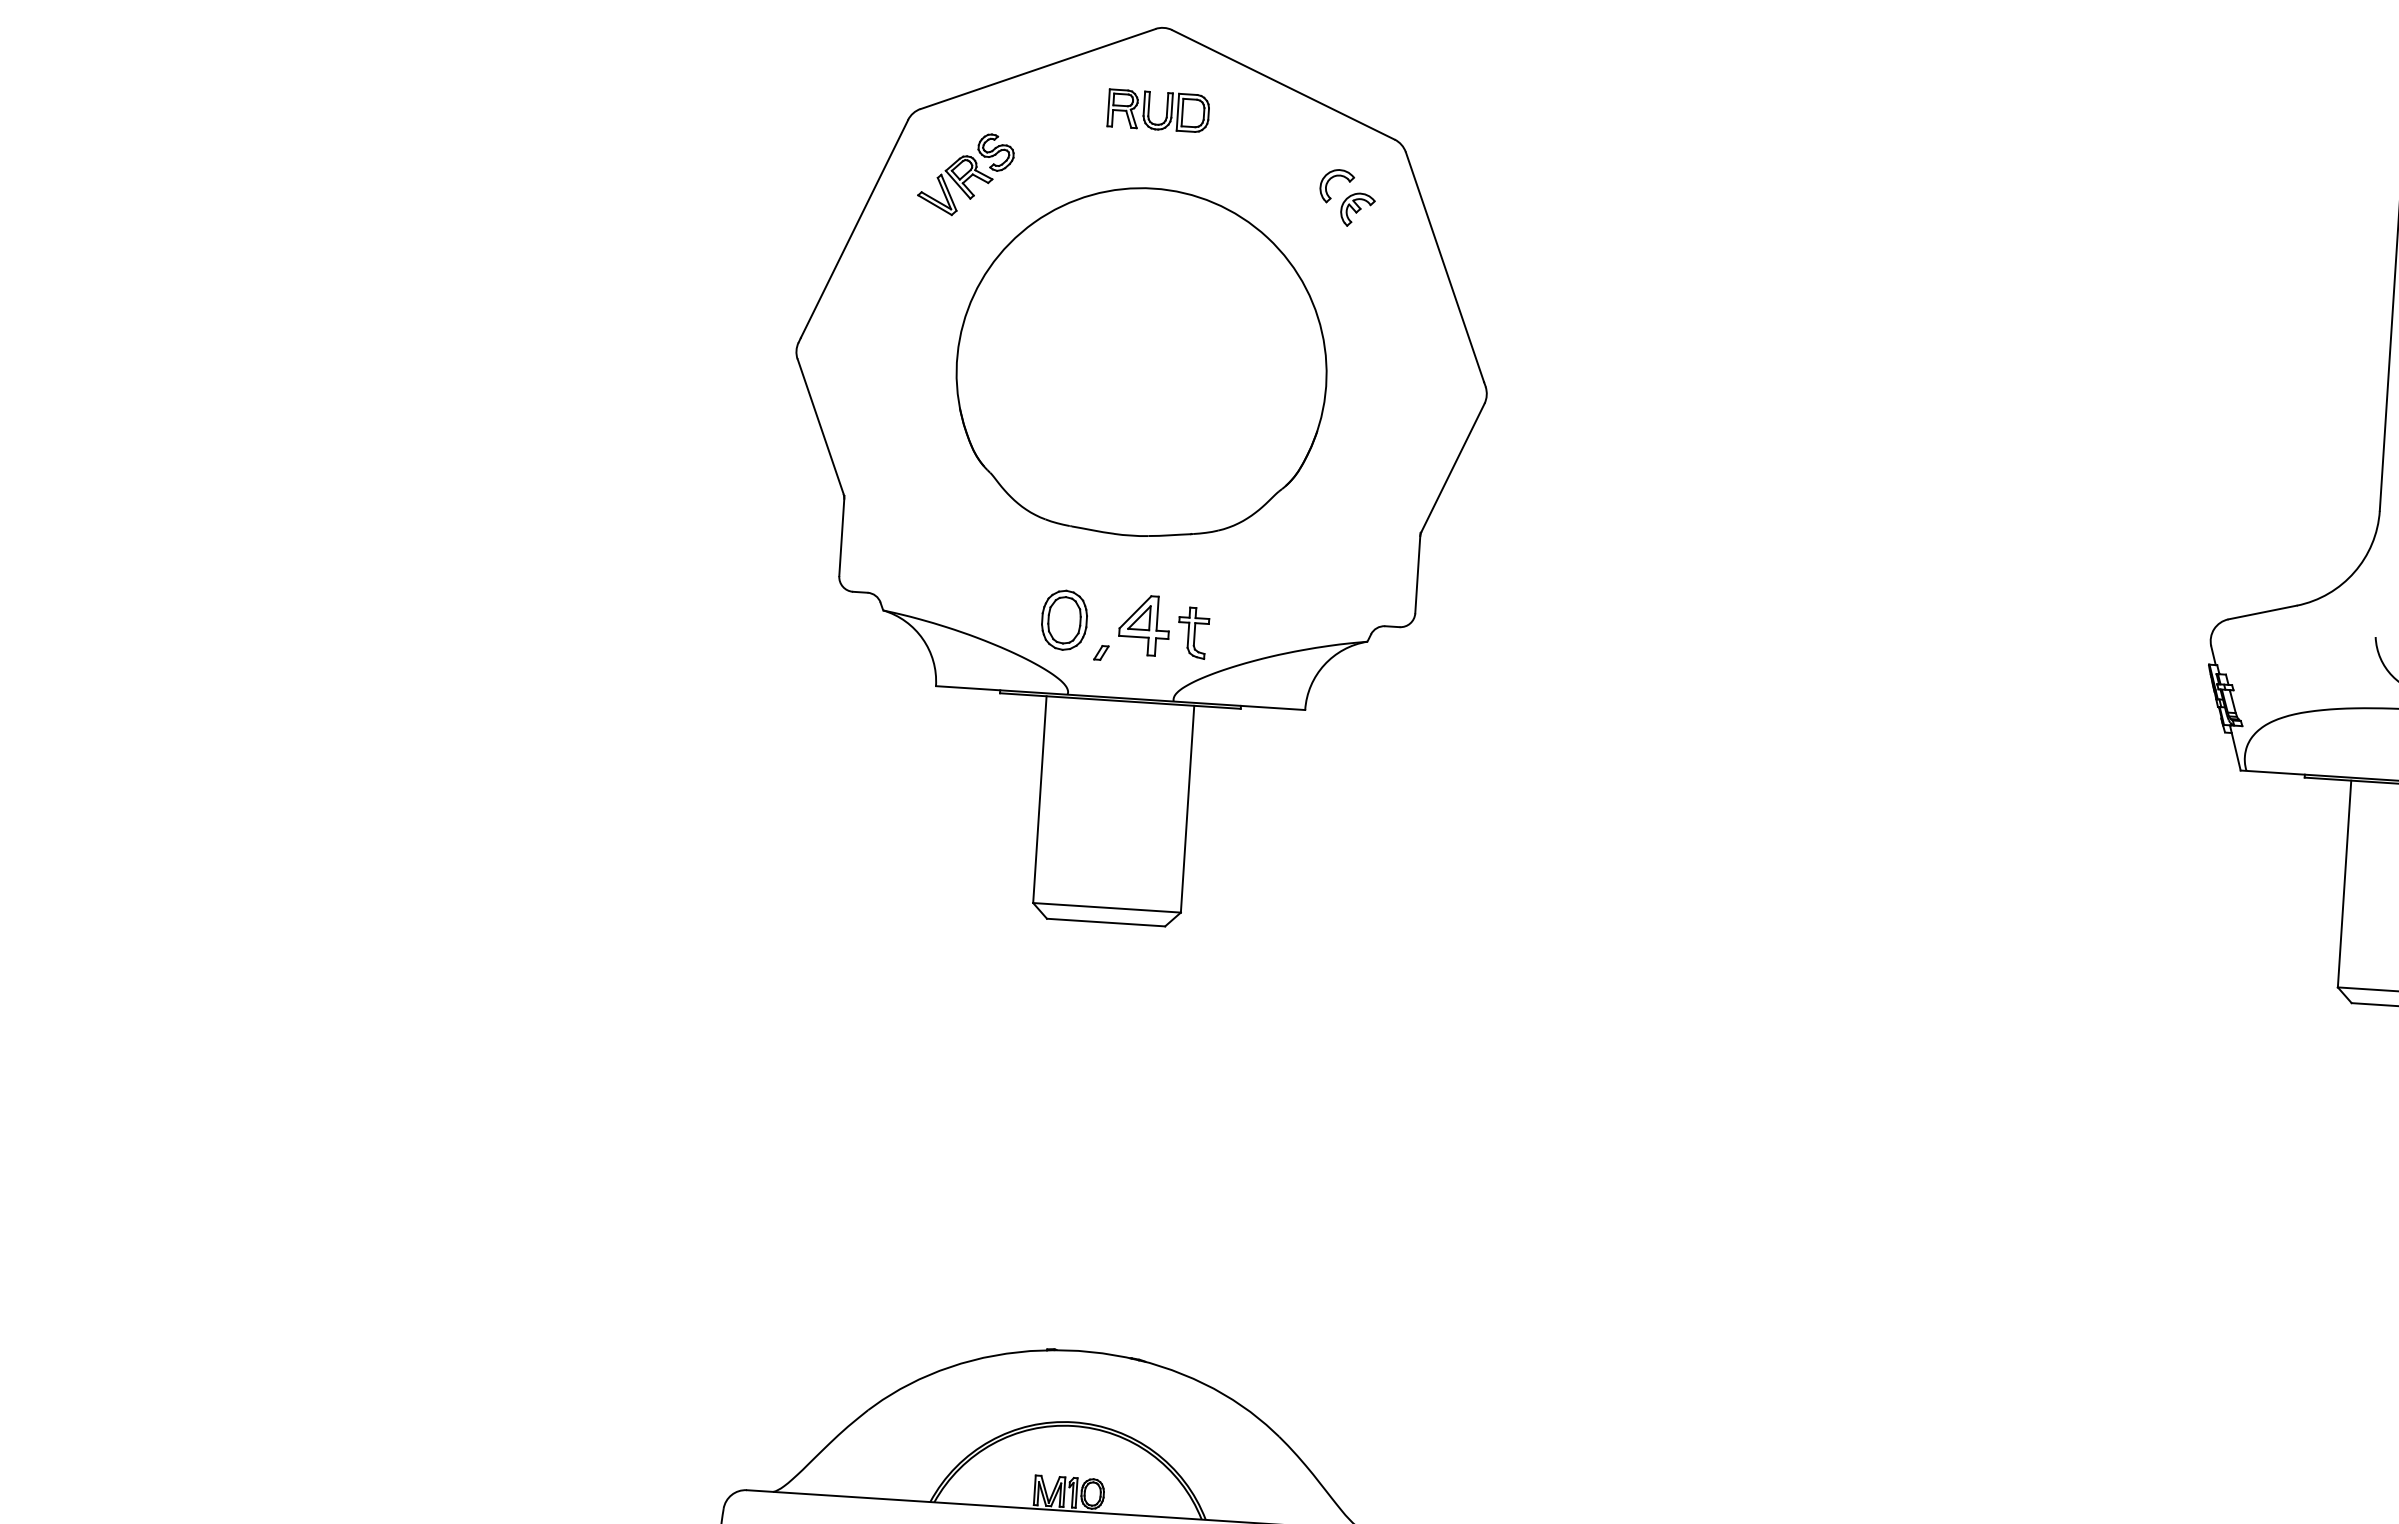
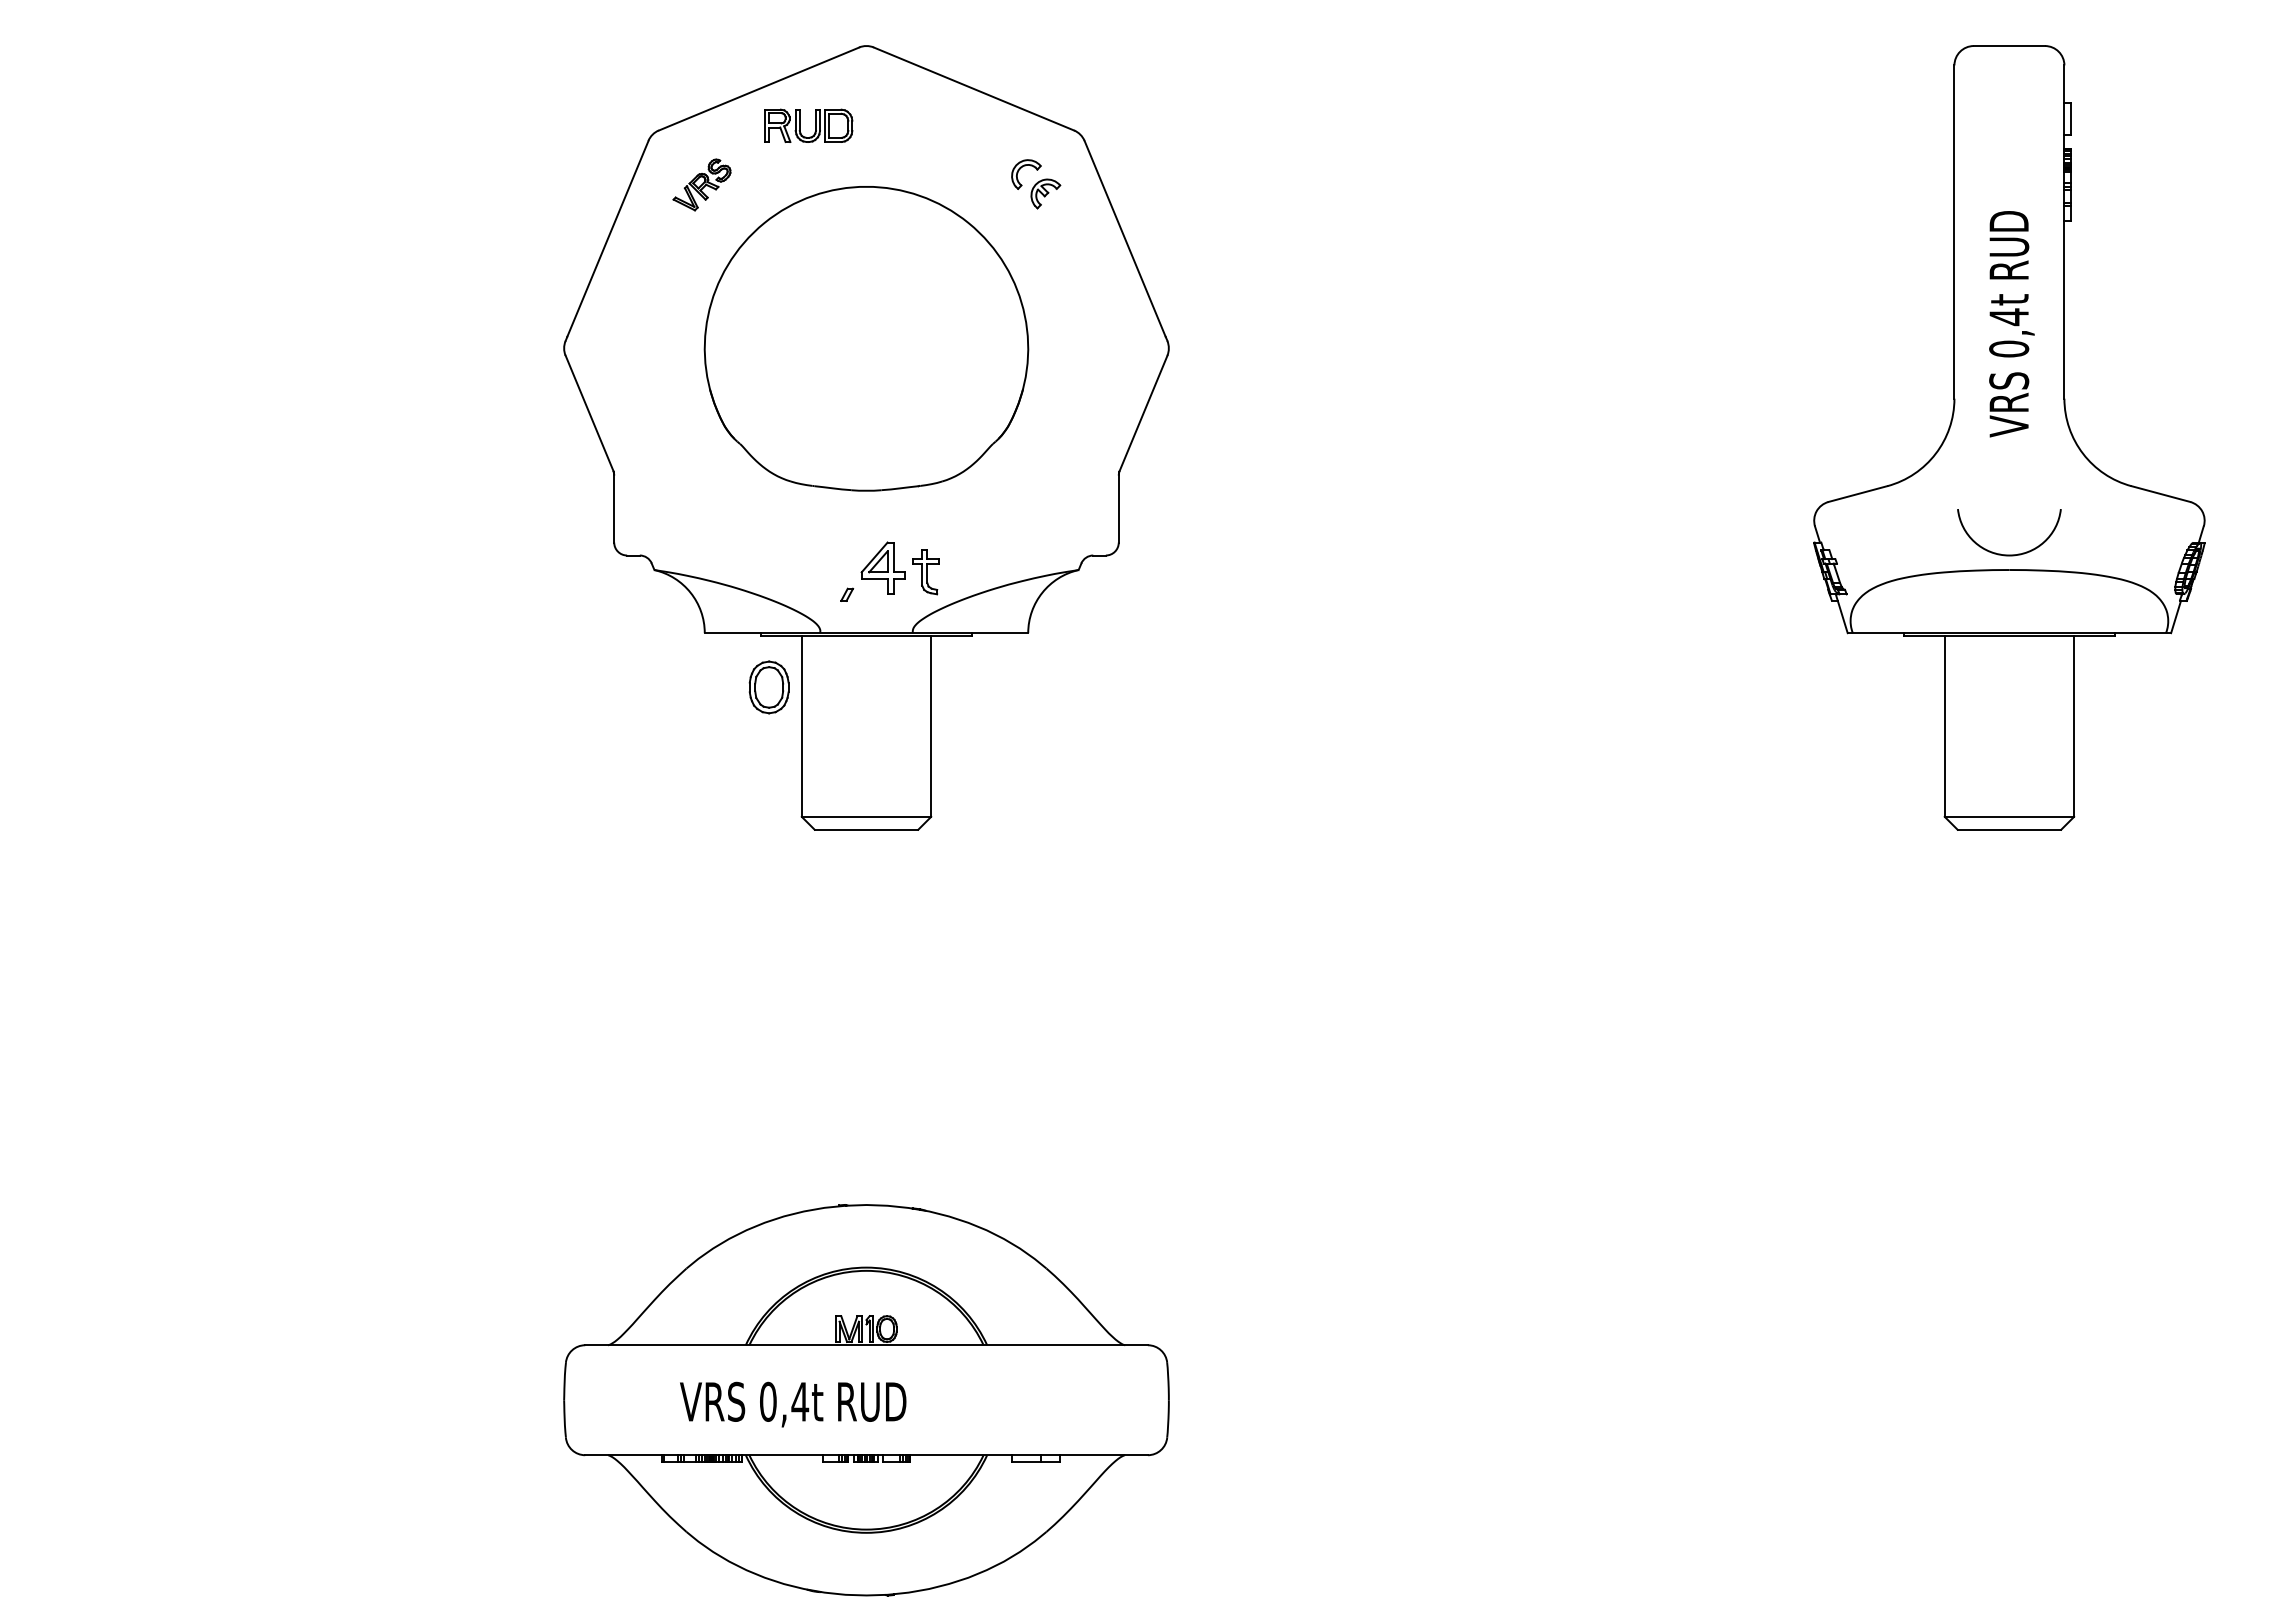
part: (1166, 111) -> (815, 125), moved
part: (965, 173) -> (701, 184), size x0.7
part: (1063, 620) -> (768, 687), moved

